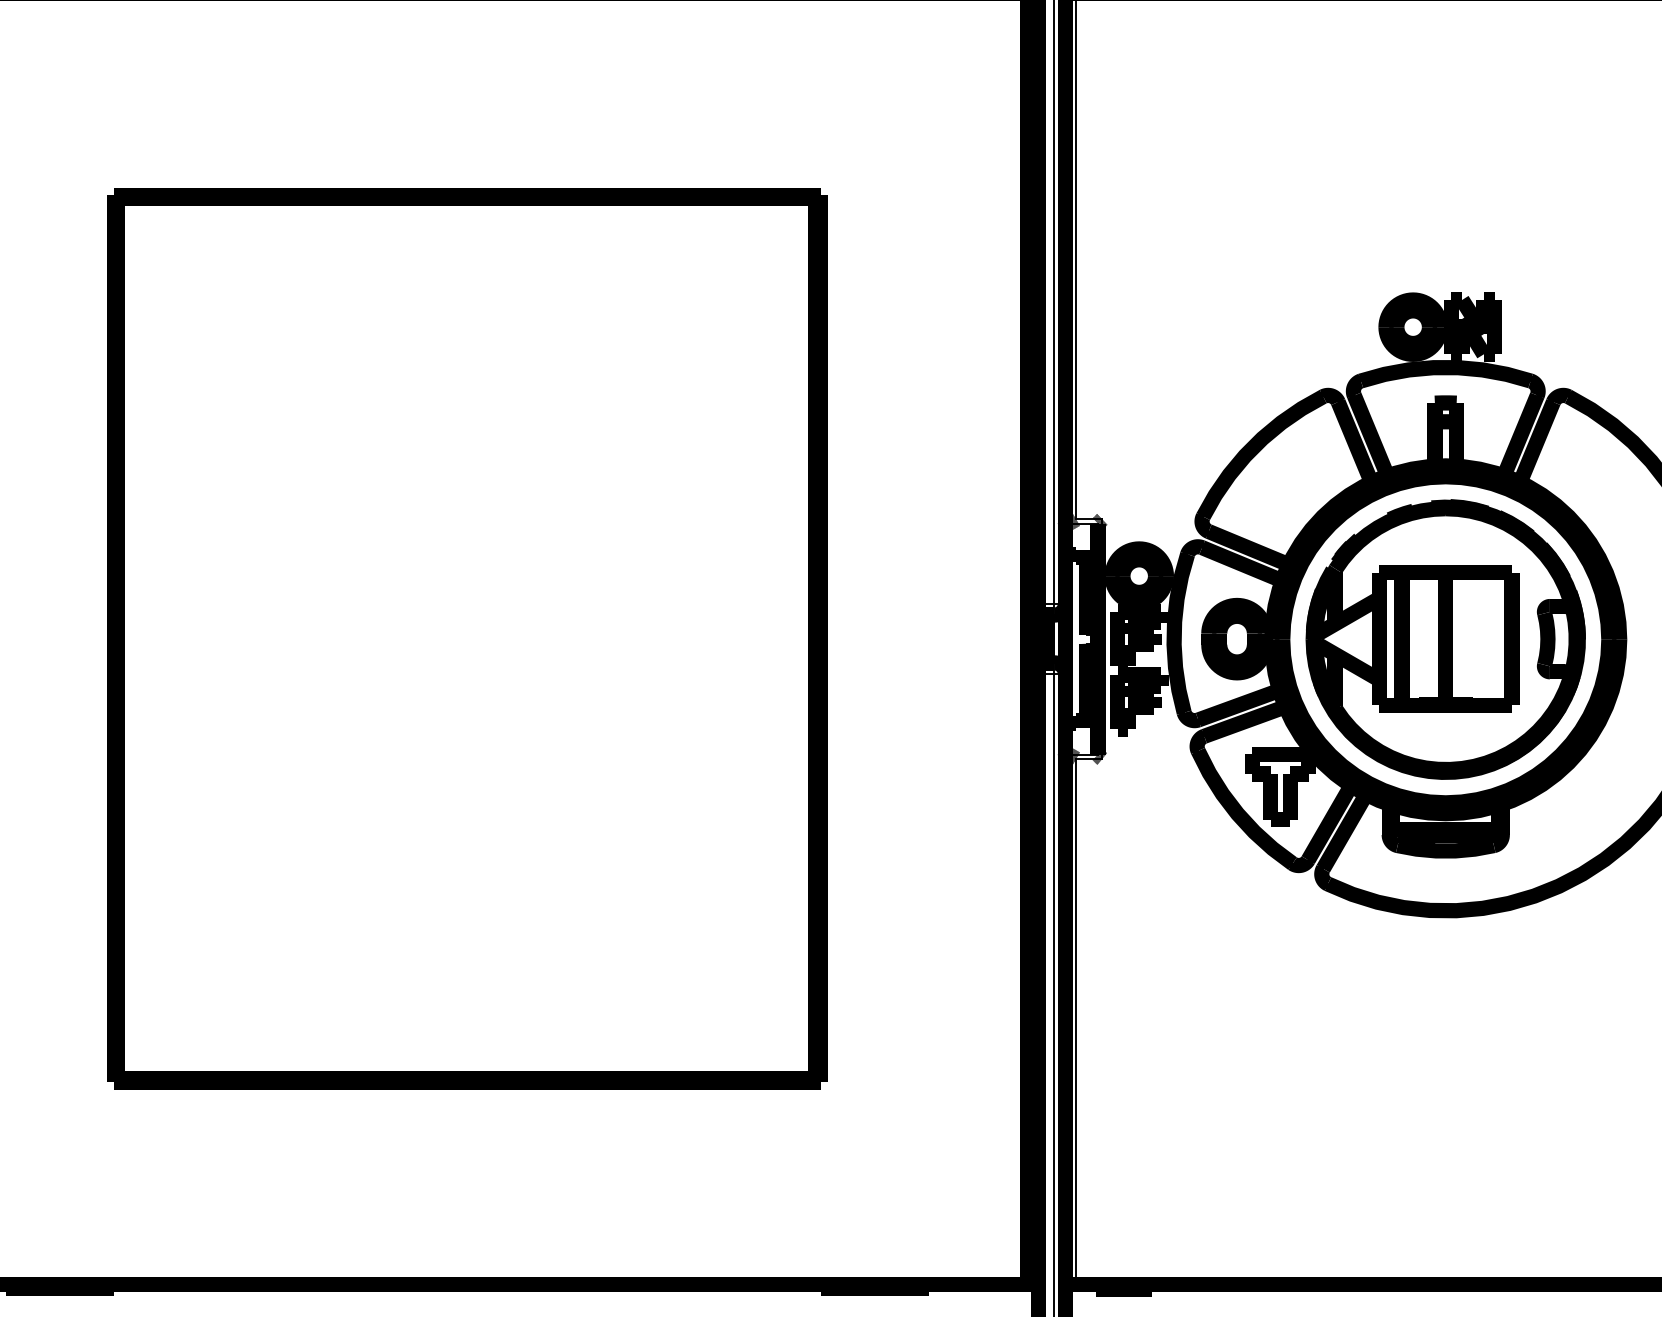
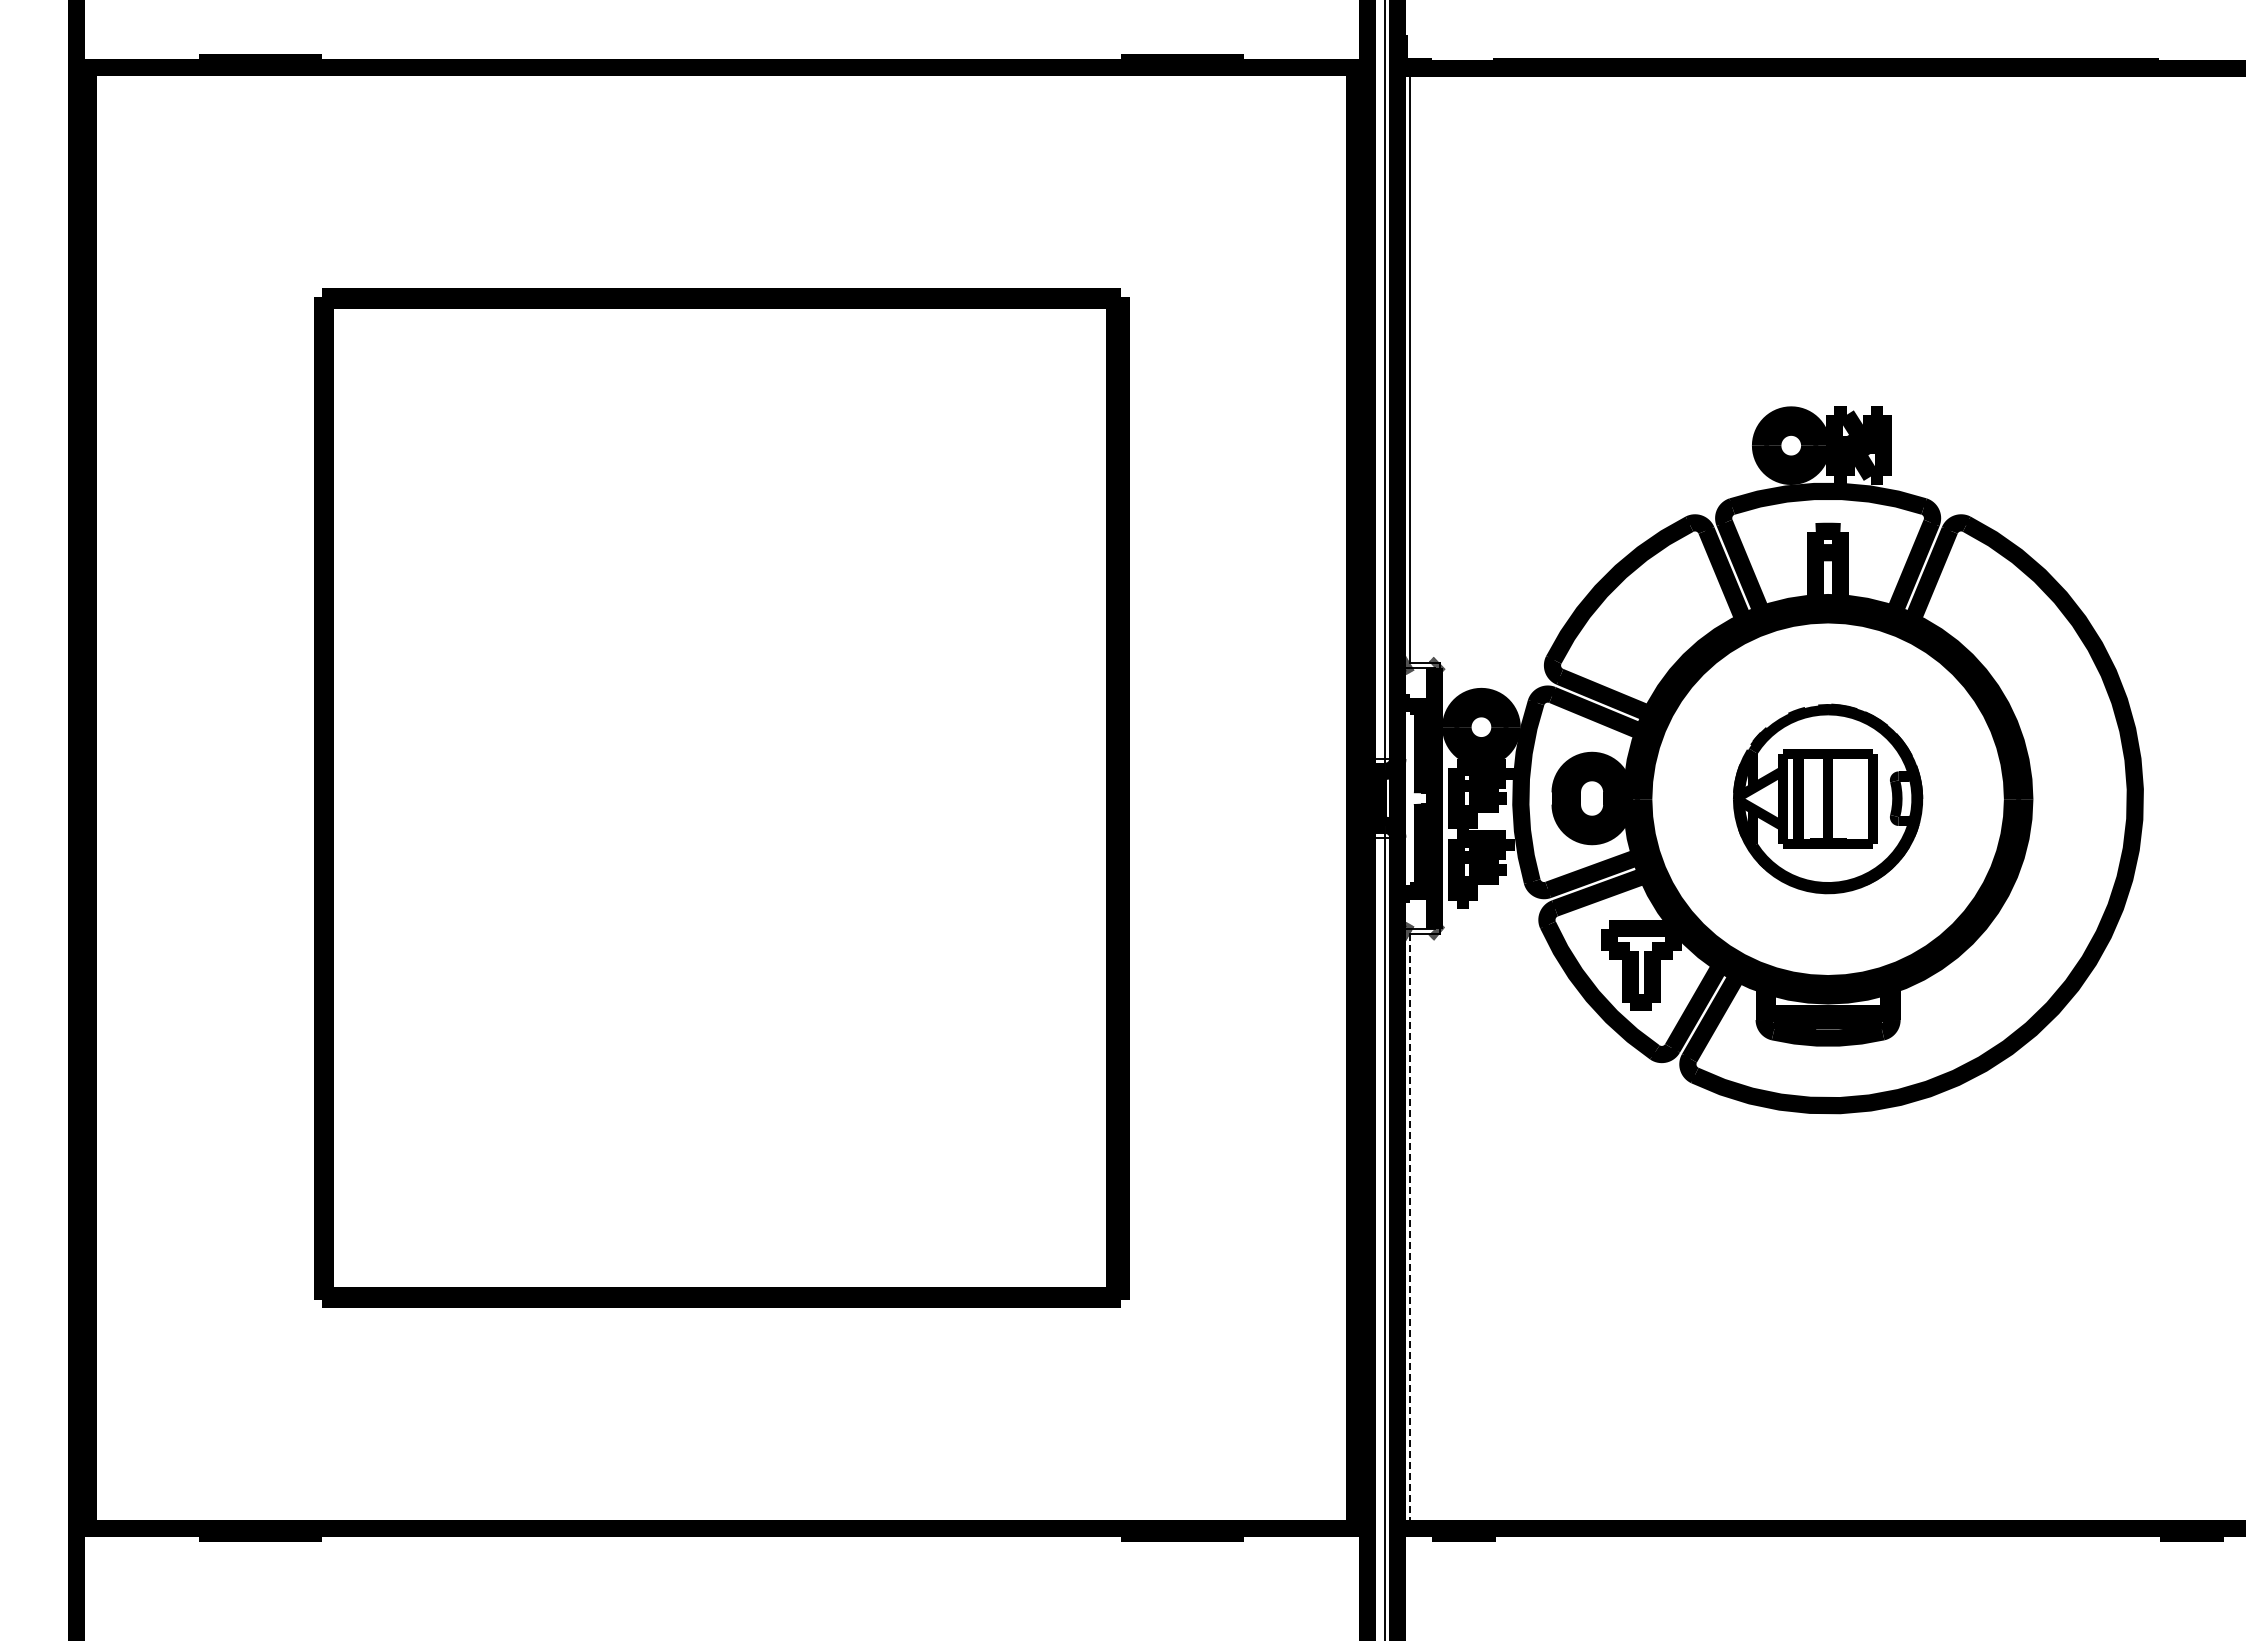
part: (1445, 639) -> (1827, 798), size x0.6
line: (1076, 1022) -> (1410, 1231), solid -> dashed

